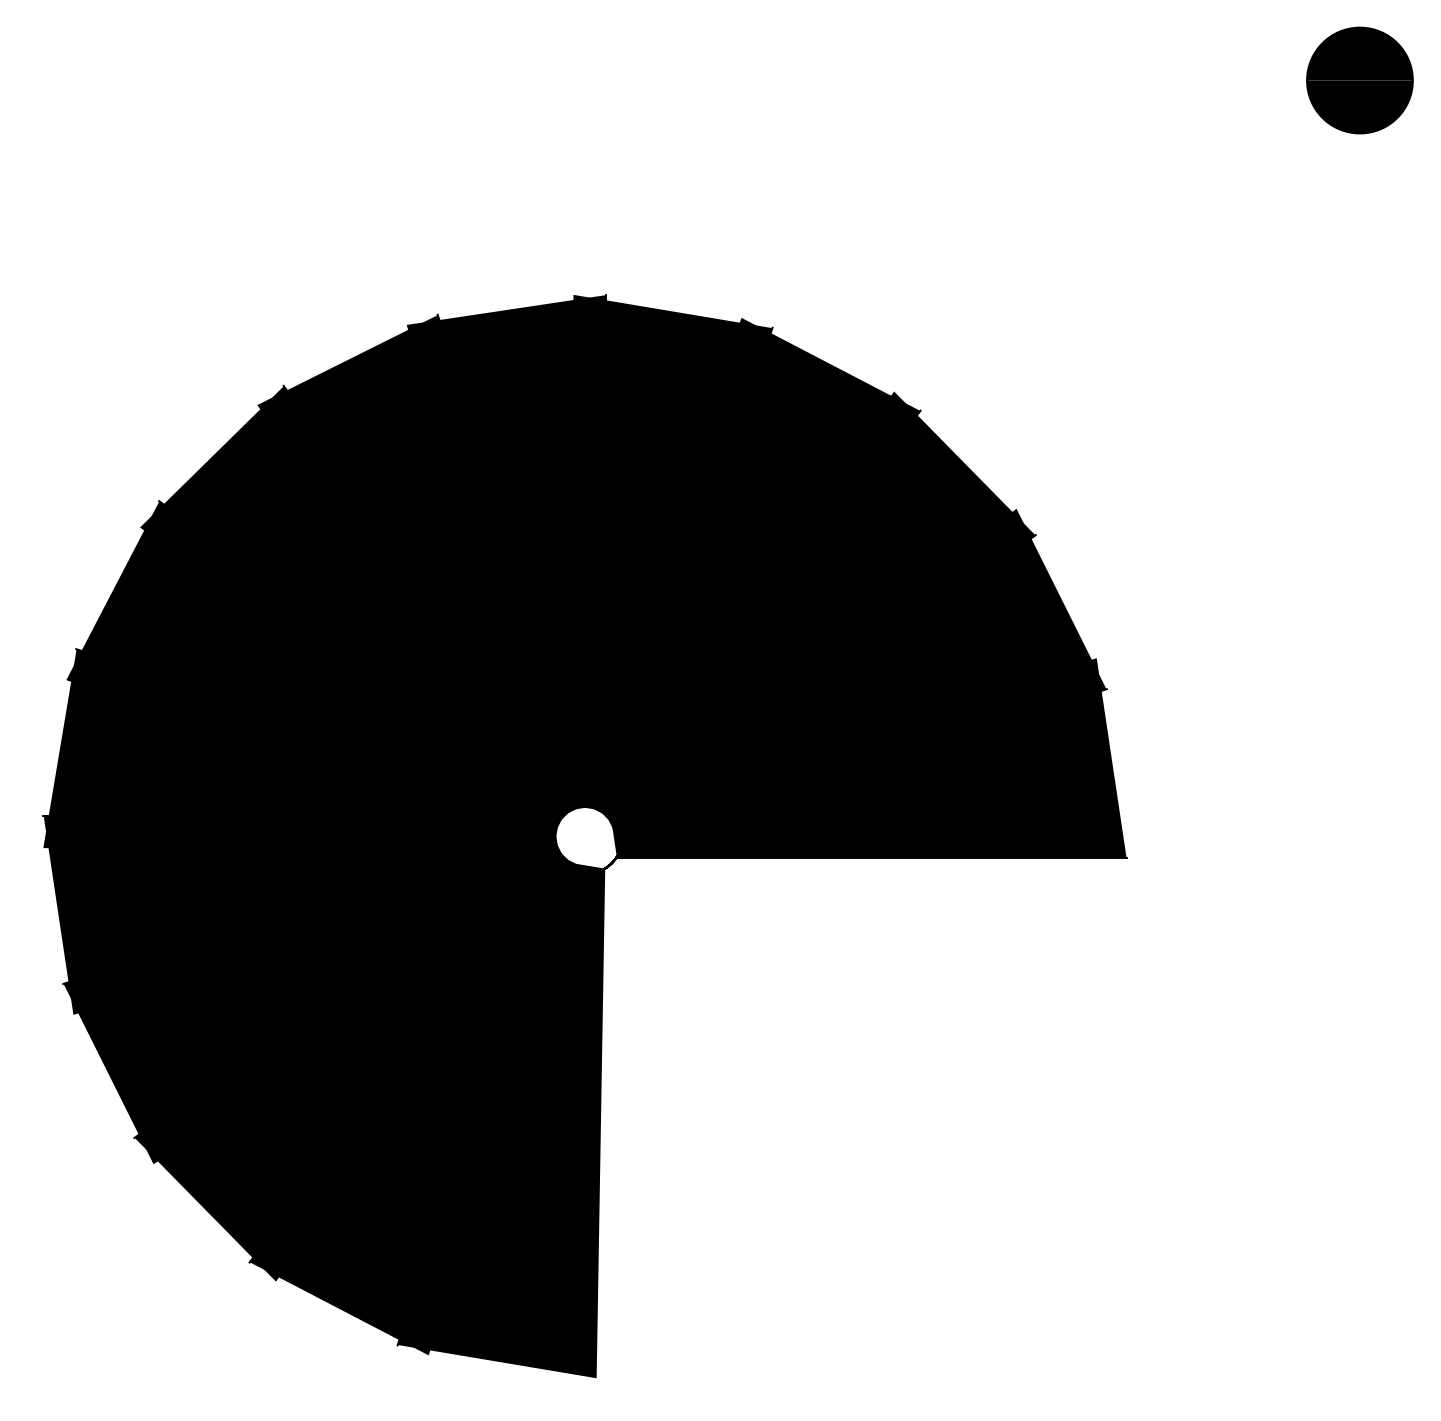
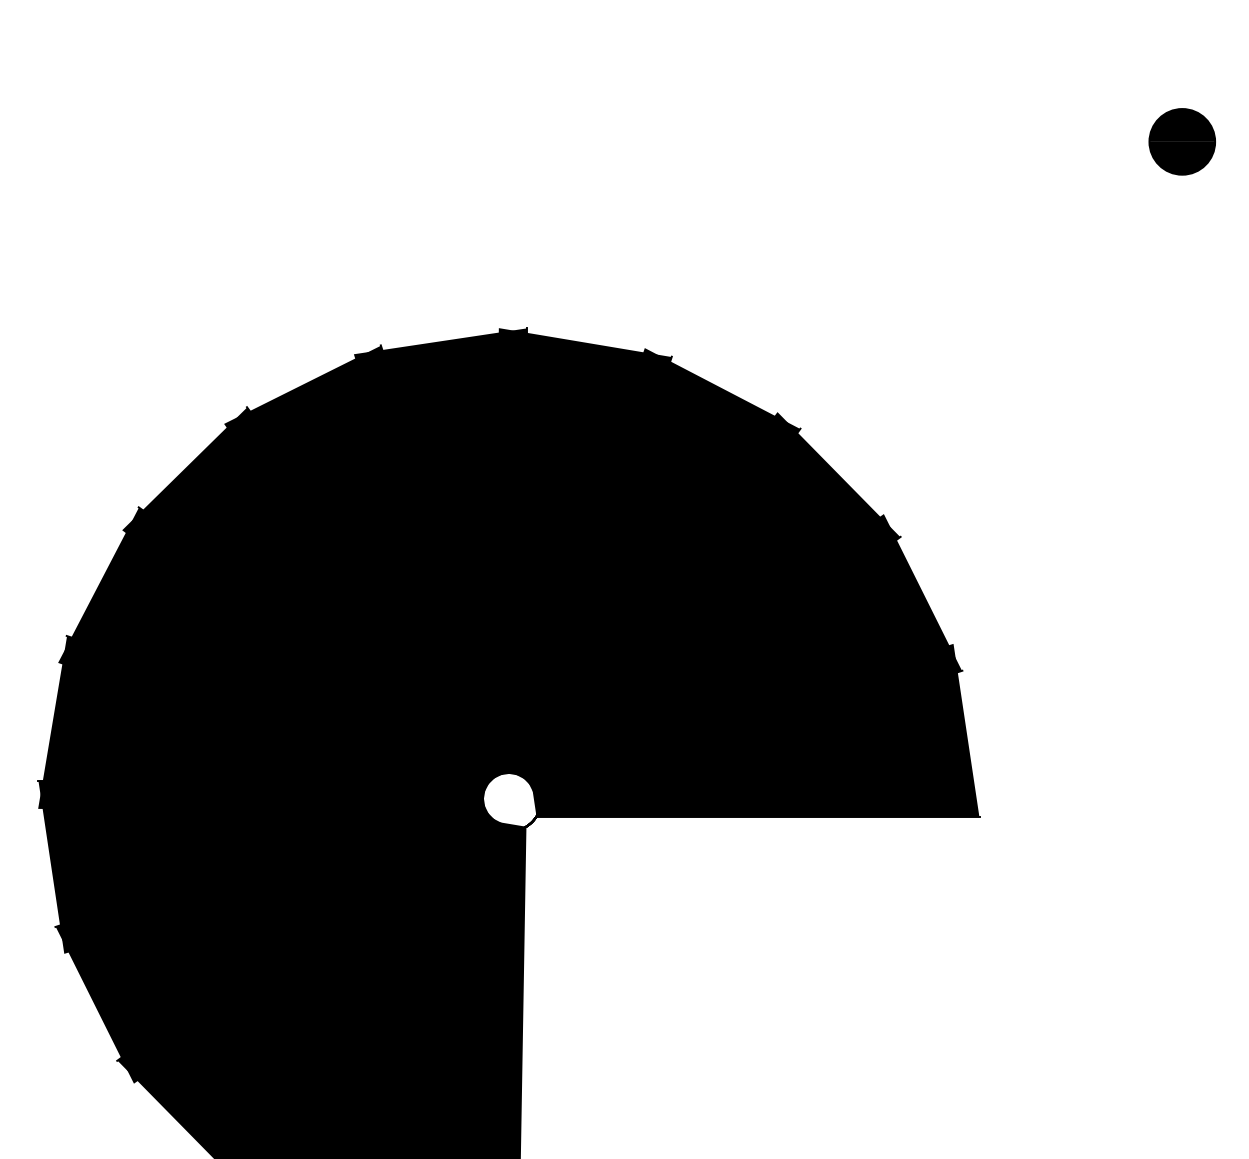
part: (1359, 80) -> (1181, 141), size x0.71

